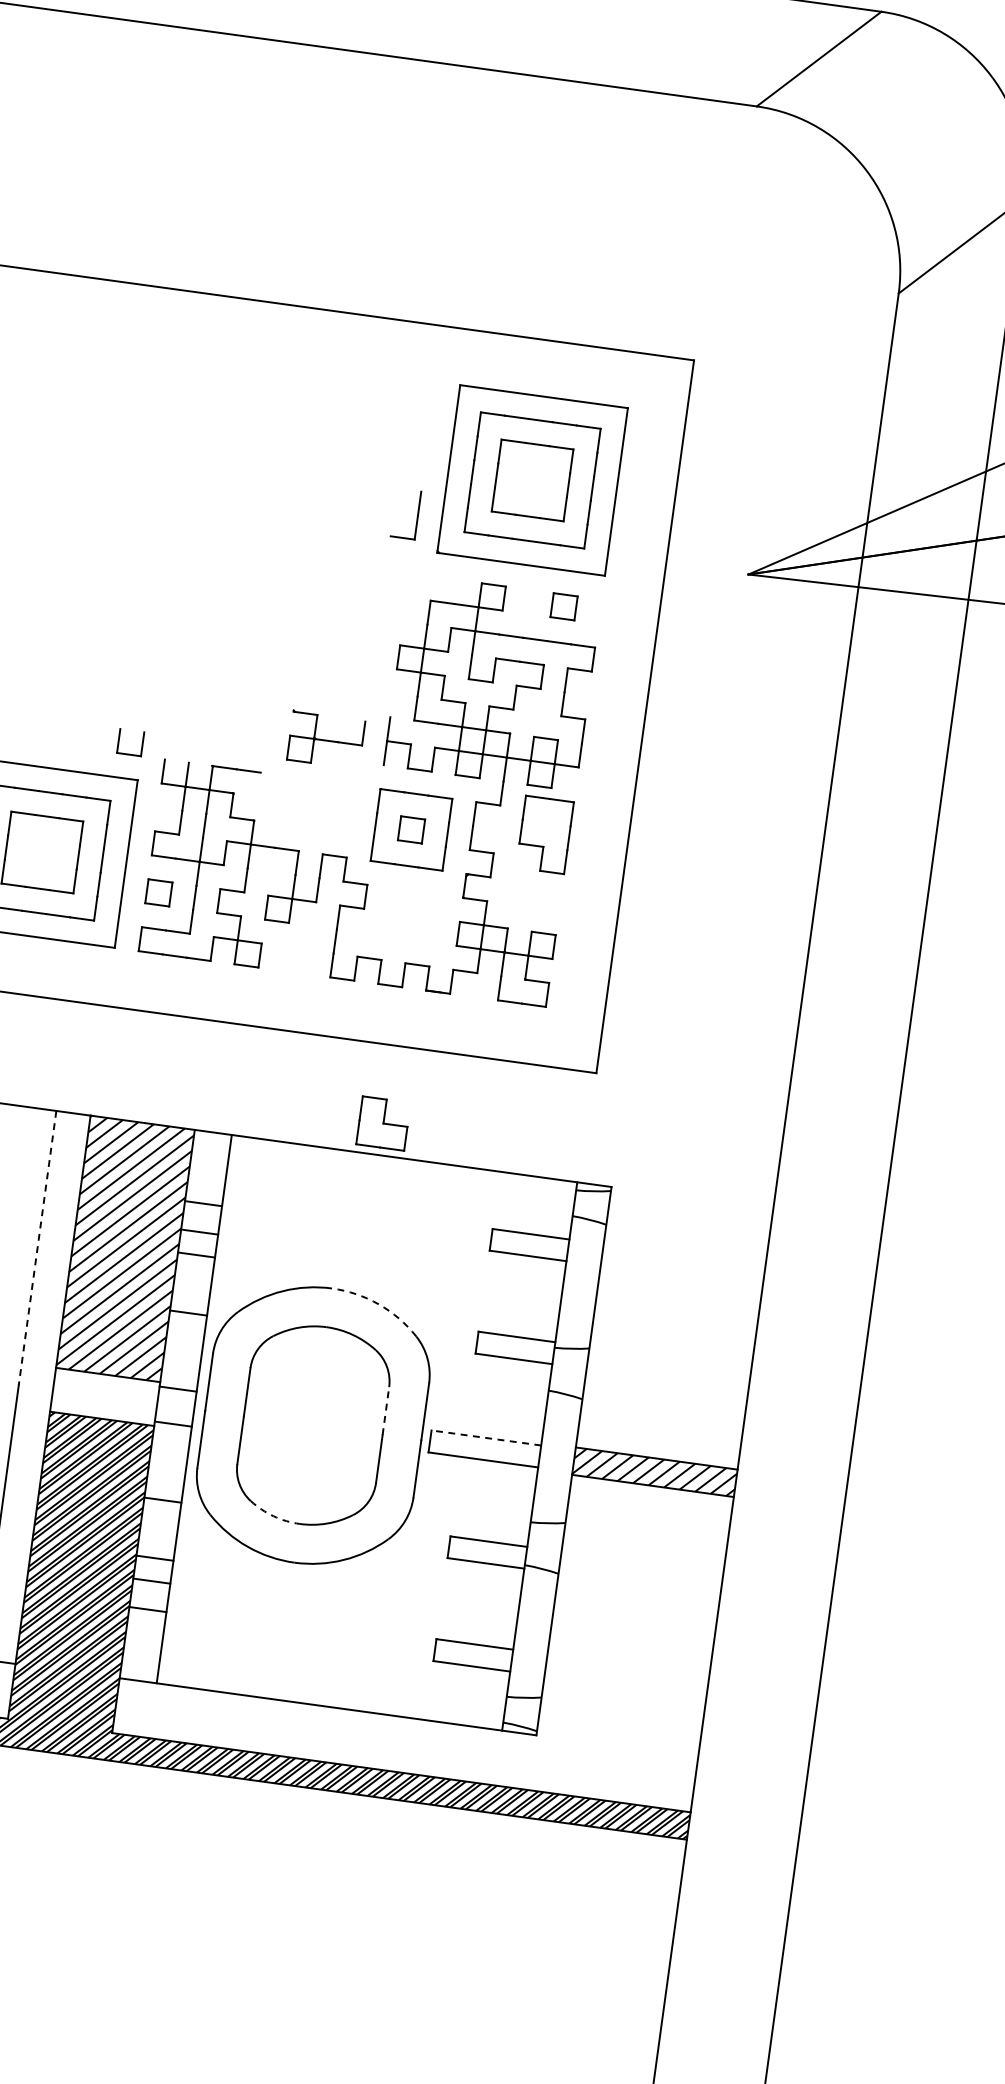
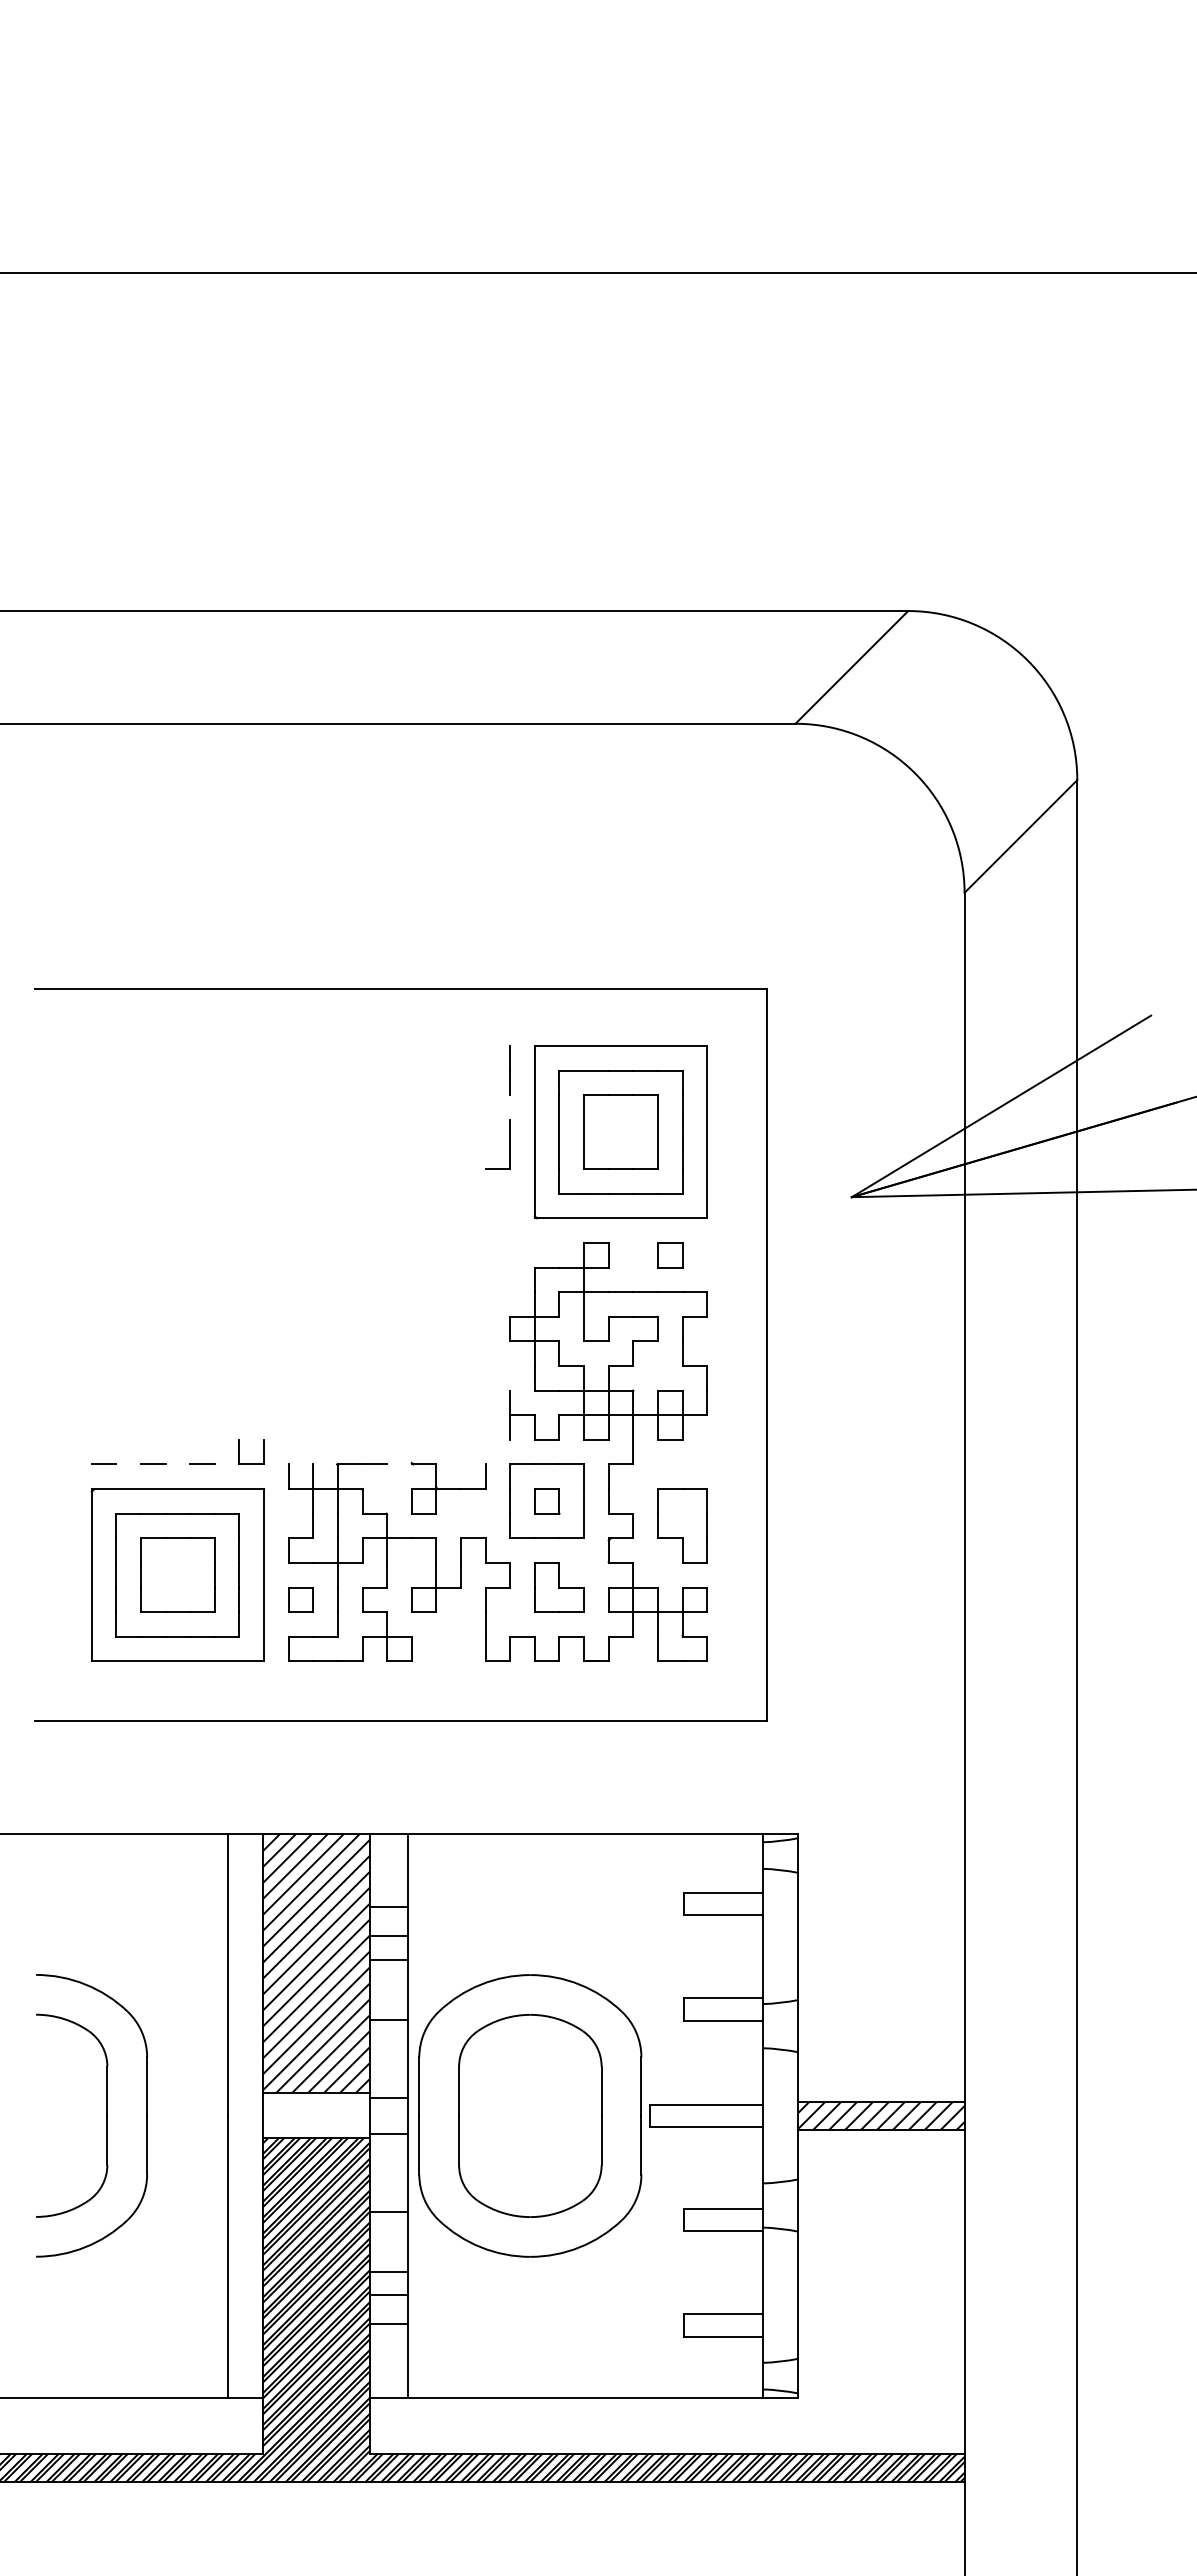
line: (432, 405) -> (509, 1070), added
part: (417, 515) -> (509, 1144), moved
part: (326, 739) -> (448, 1488), moved
line: (32, 741) -> (152, 1464), added
line: (81, 748) -> (202, 1464), added
part: (545, 834) -> (682, 1525), moved
part: (383, 1123) -> (559, 1587), moved
line: (37, 1247) -> (227, 1974), dashed -> solid
arc: (378, 1304) -> (579, 1984), dashed -> solid
line: (385, 1411) -> (601, 2091), dashed -> solid
line: (486, 1437) -> (706, 2104), dashed -> solid
arc: (273, 1515) -> (502, 2212), dashed -> solid

